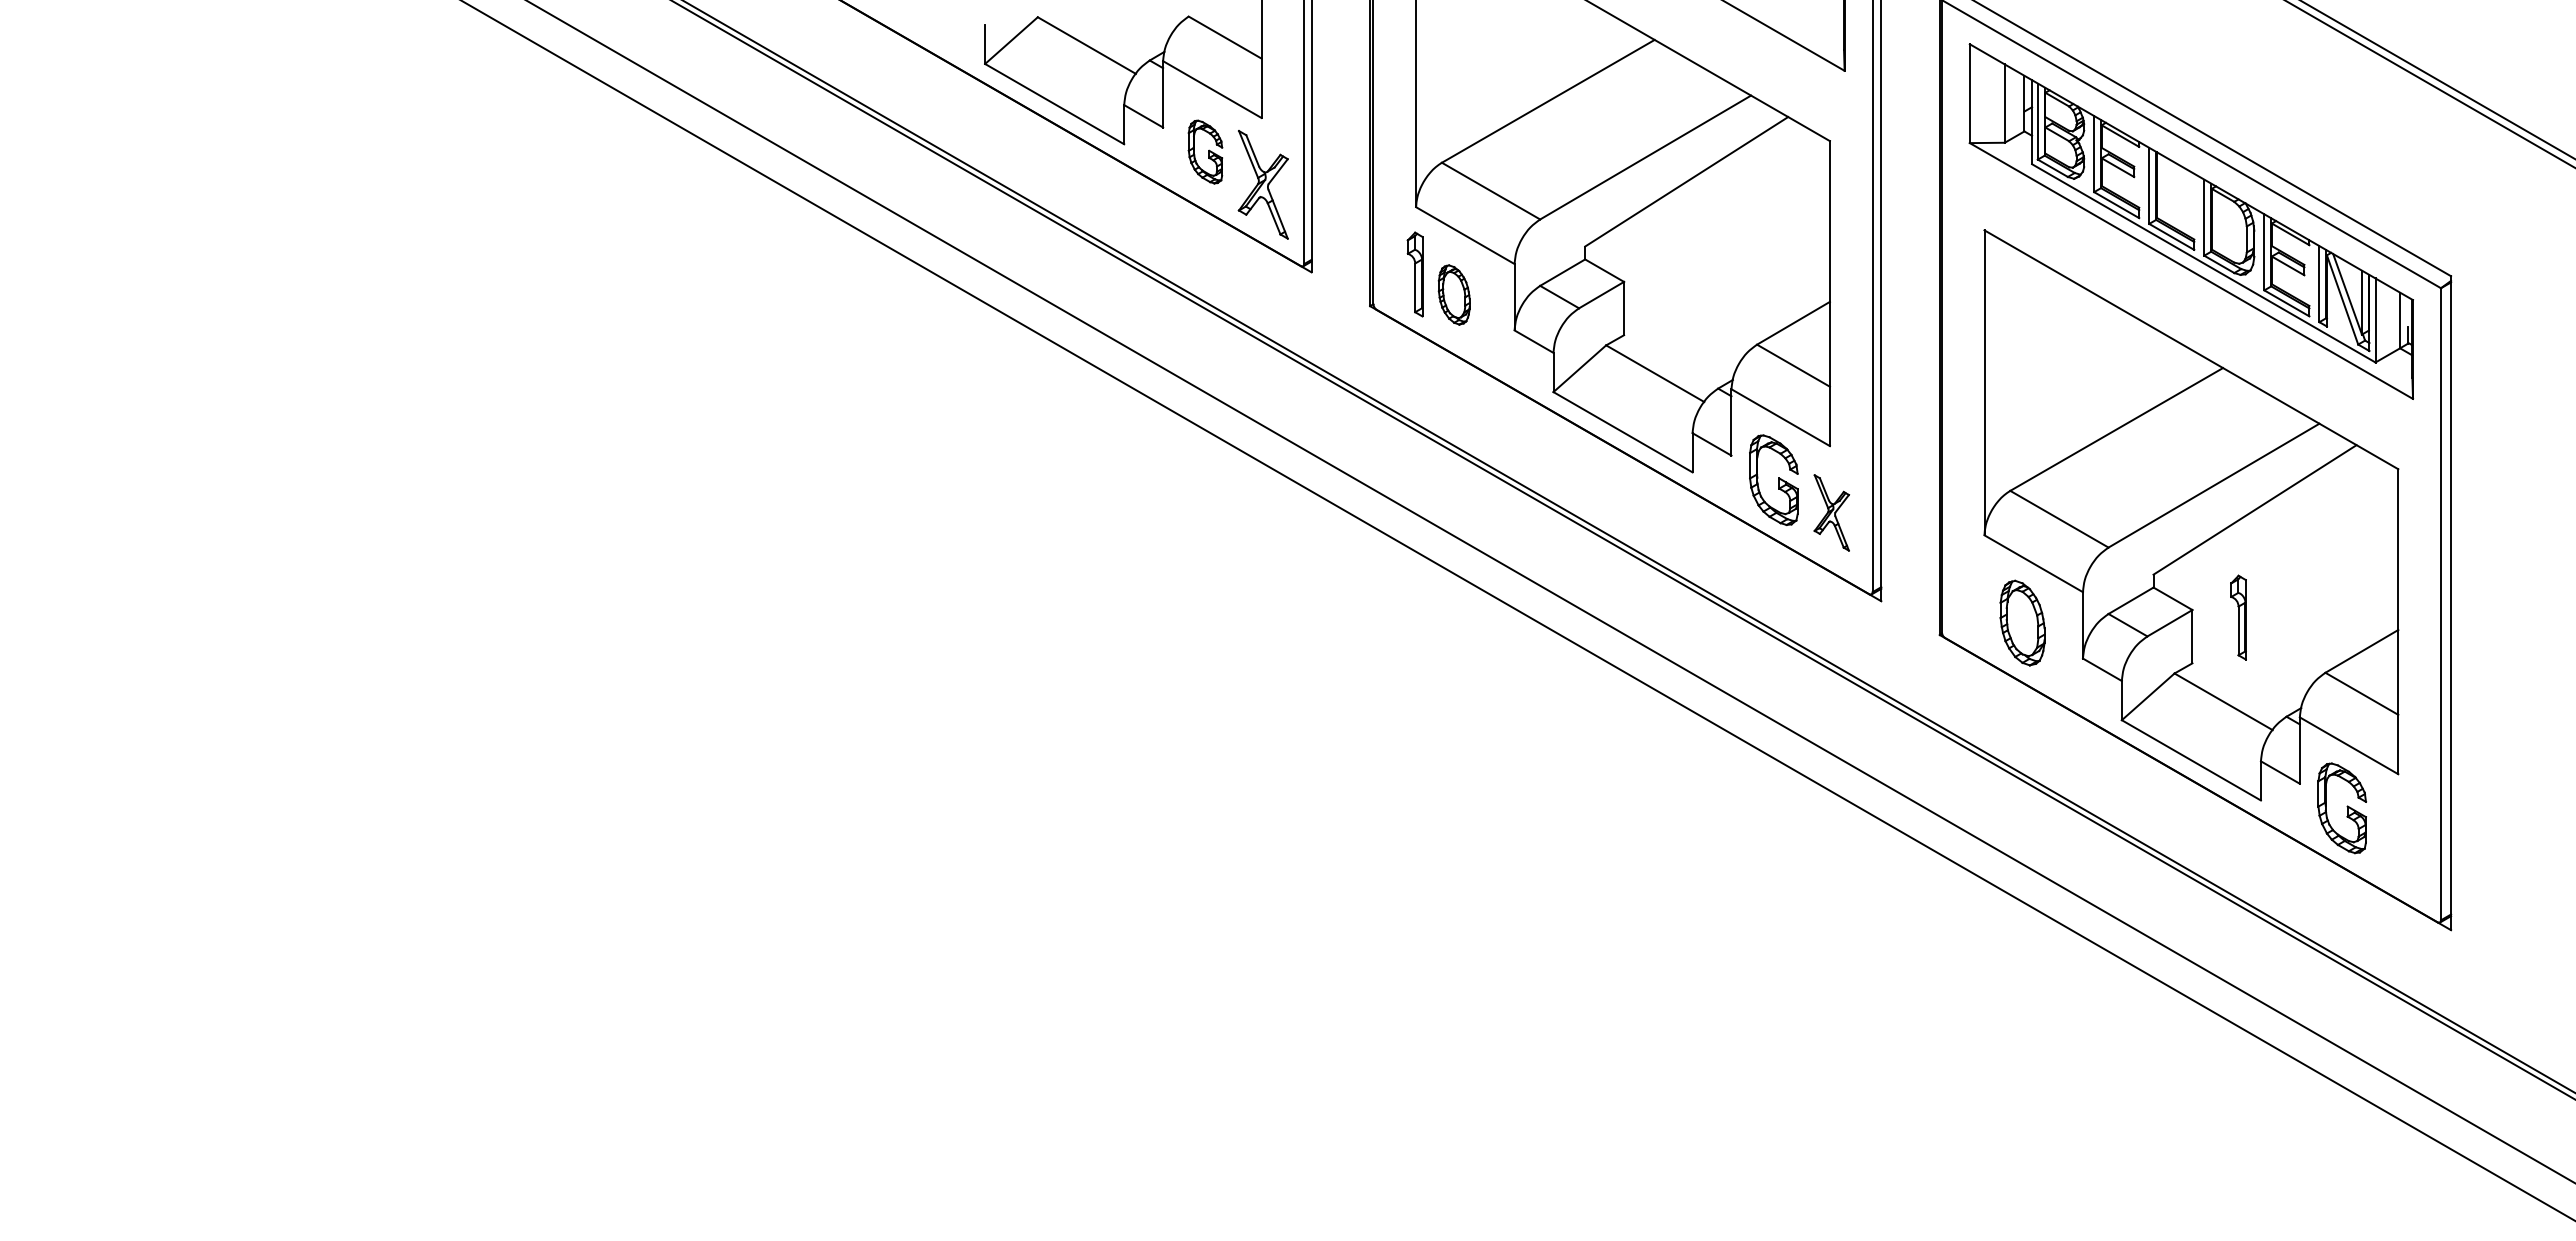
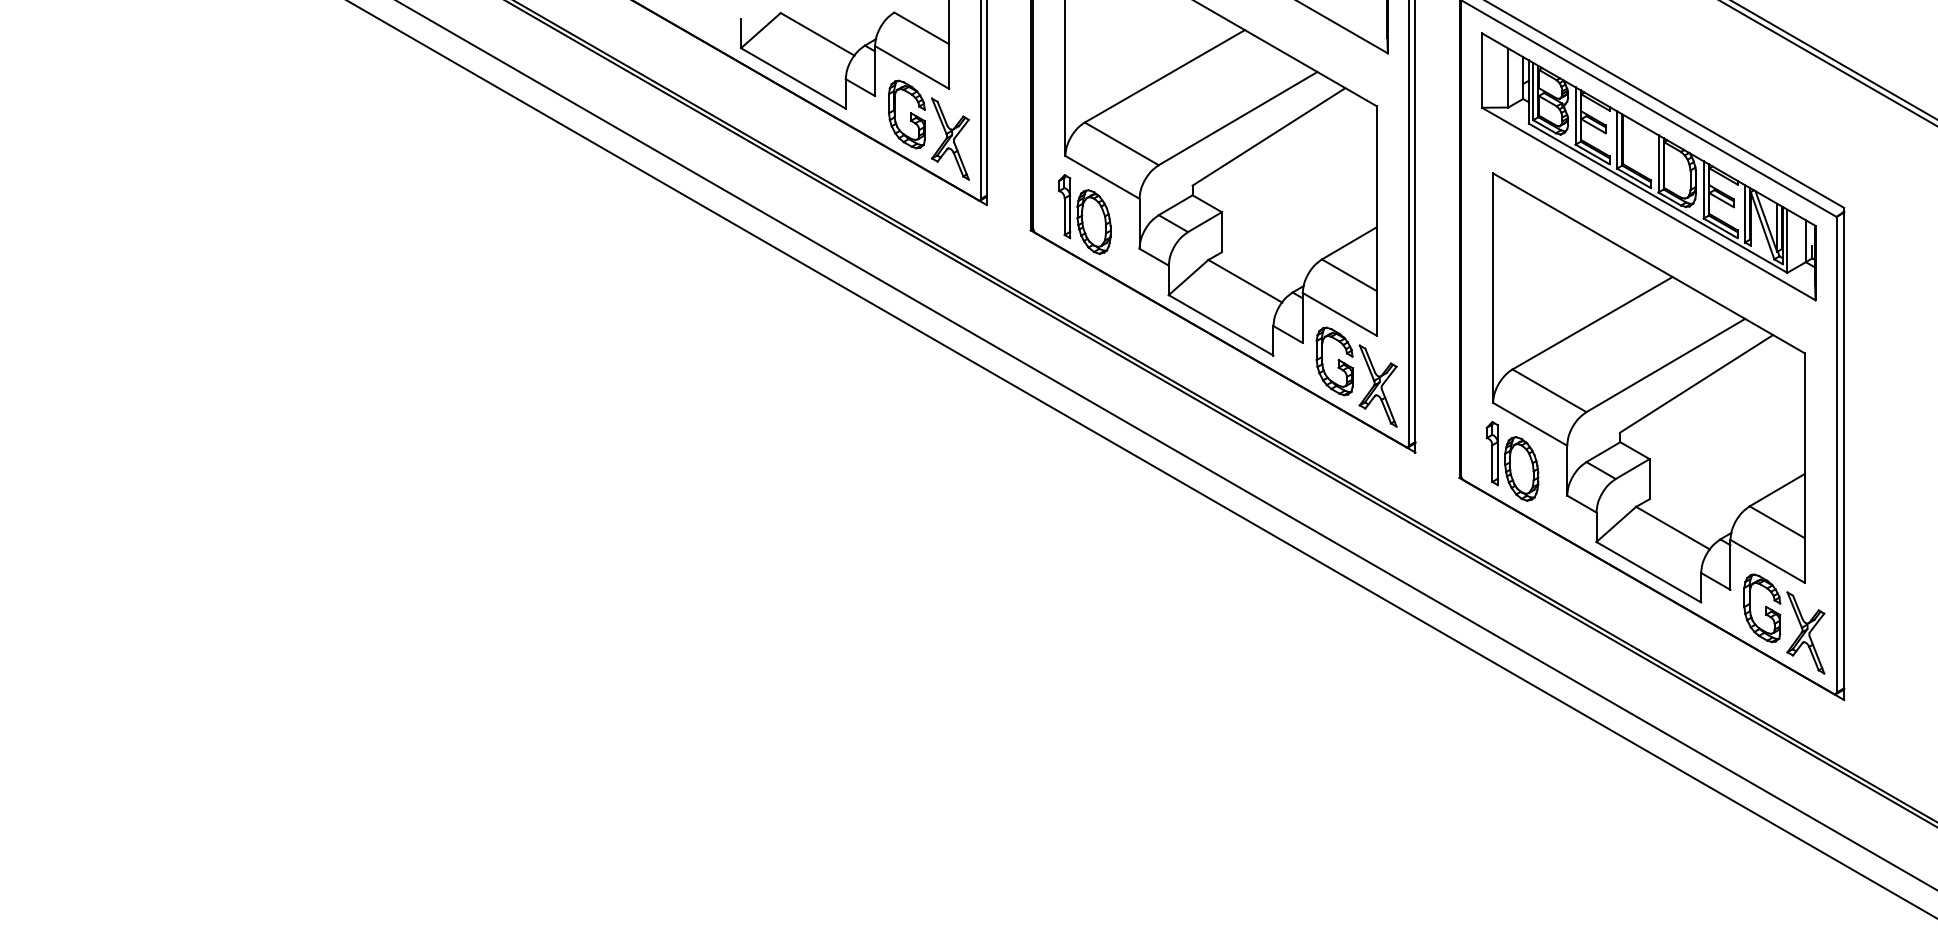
part: (1205, 151) -> (906, 114), size x1.43
part: (1454, 294) -> (1094, 221), size x1.43
part: (1831, 512) -> (1377, 385), size x1.43
part: (2238, 617) -> (1492, 453), moved
part: (2399, 840) -> (1805, 632), added

